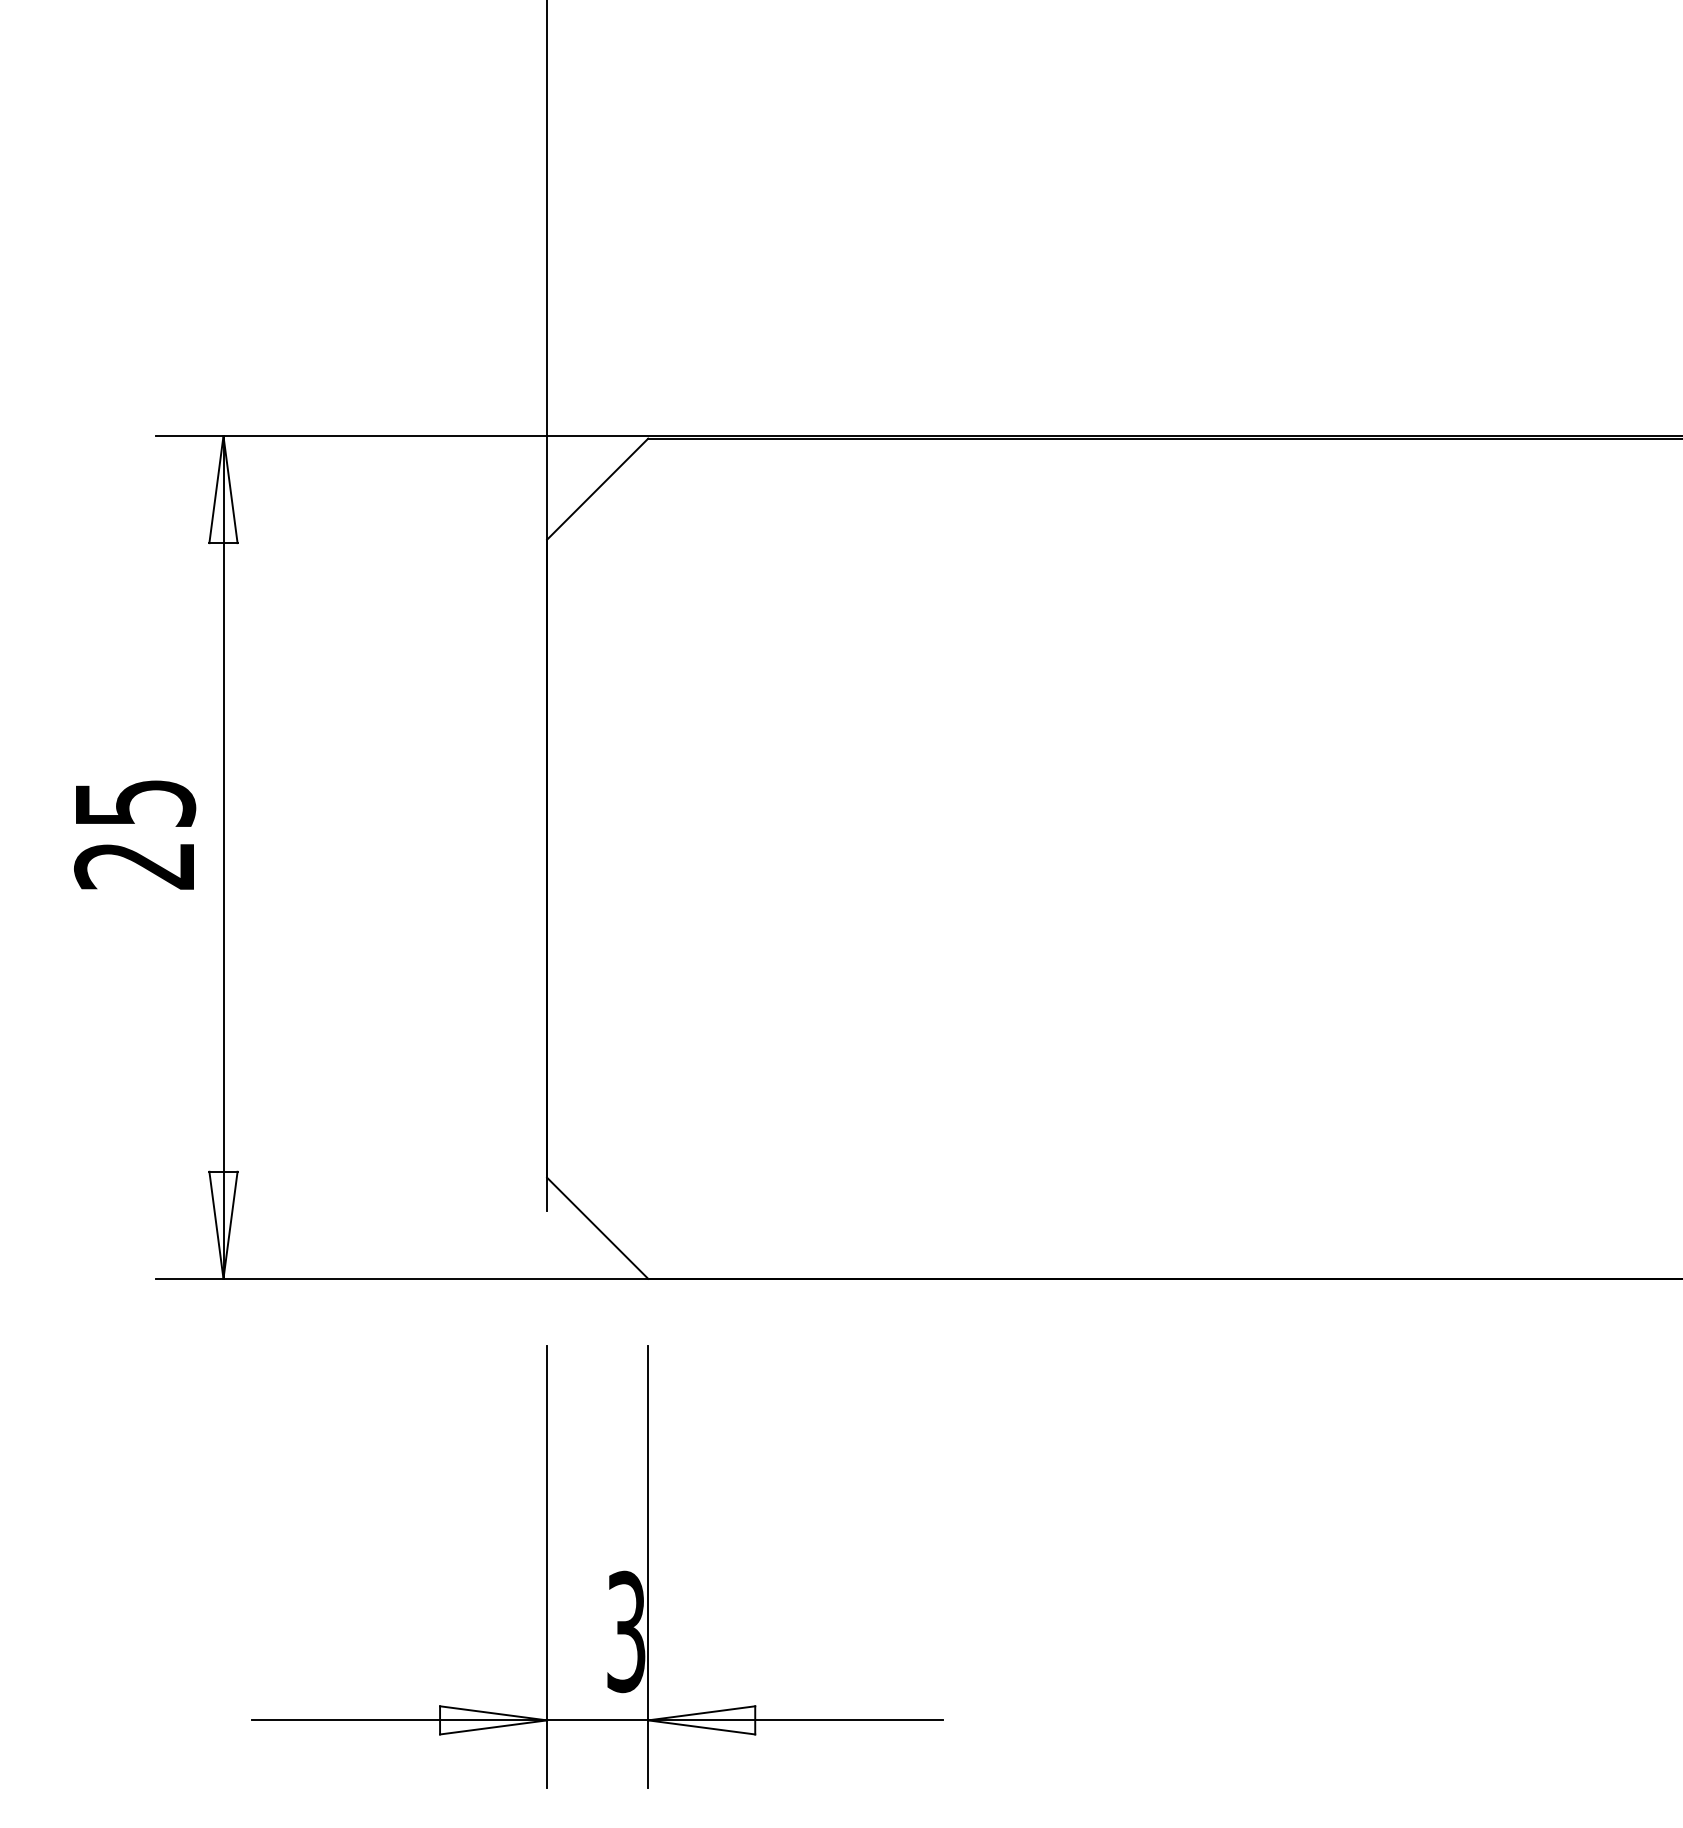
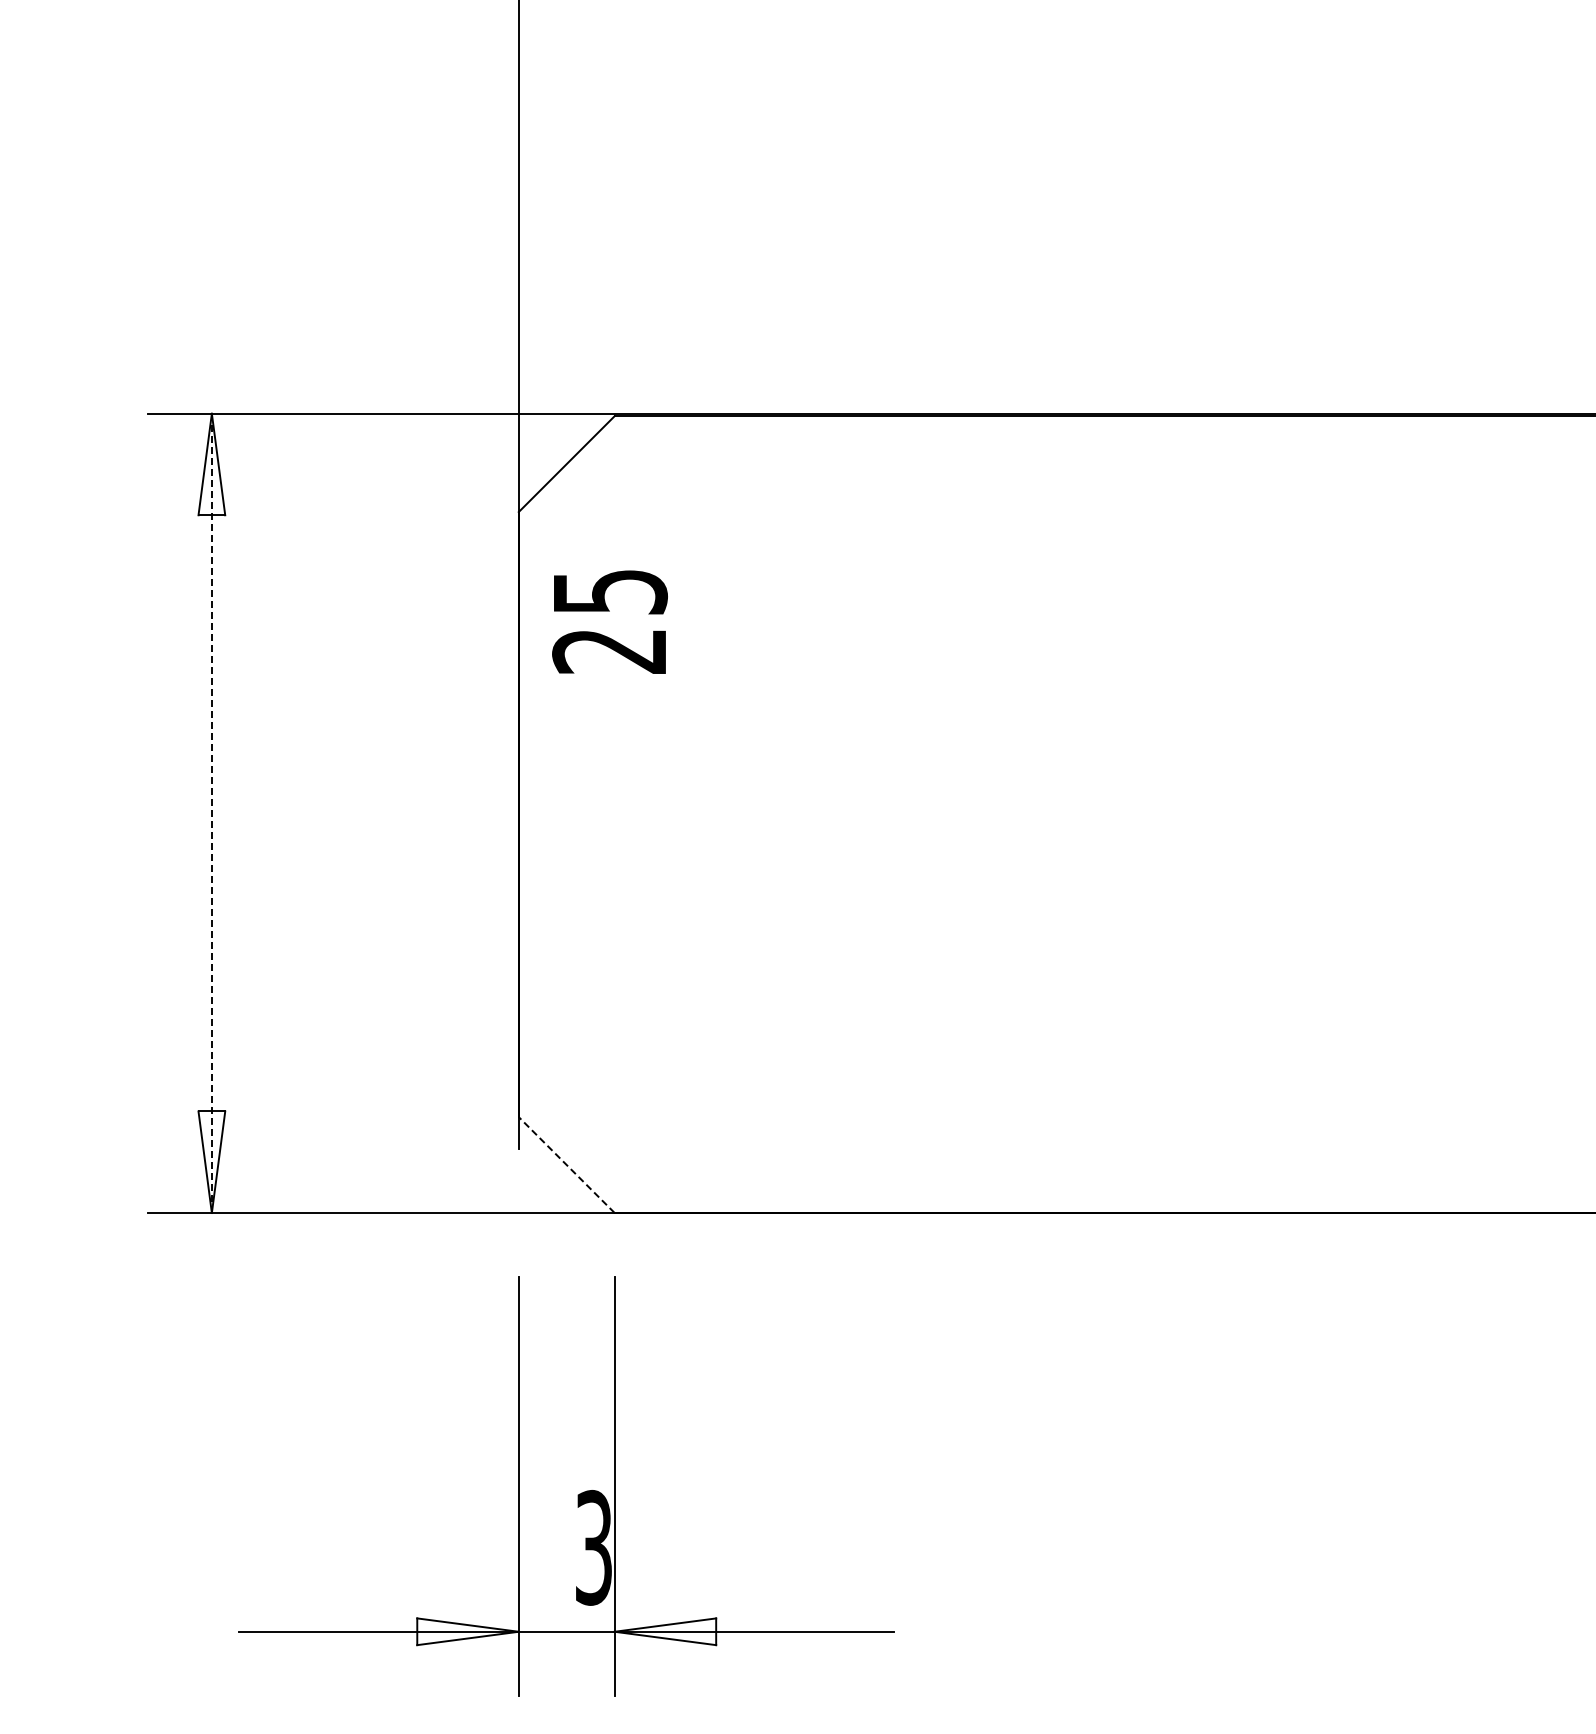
text: (134, 834) -> (609, 621), moved
line: (223, 857) -> (211, 813), solid -> dashed
line: (597, 1228) -> (566, 1165), solid -> dashed

